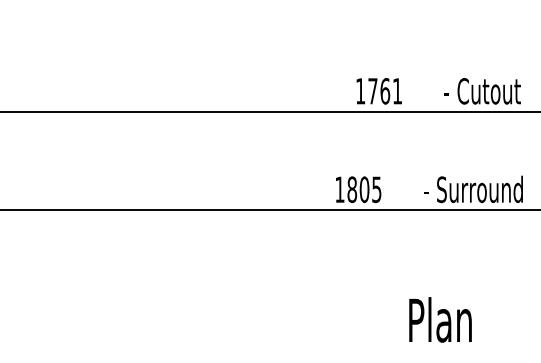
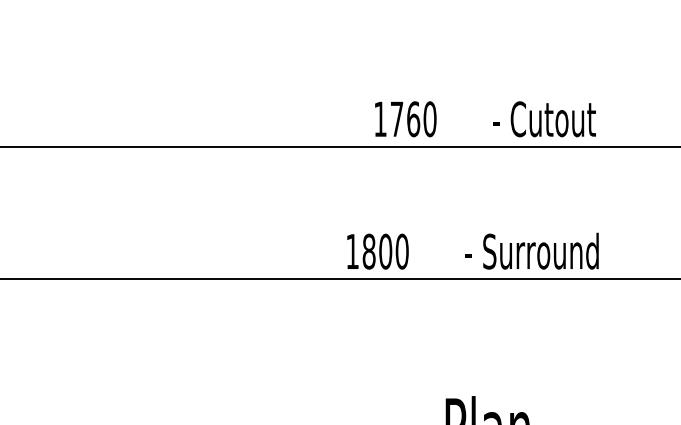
text: (397, 91) -> (430, 119), 1761 -> 1760
text: (376, 189) -> (401, 251), 1805 -> 1800

